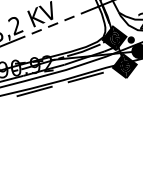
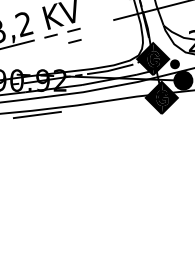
line: (69, 18) -> (74, 41), moved
line: (85, 77) -> (107, 105), removed

